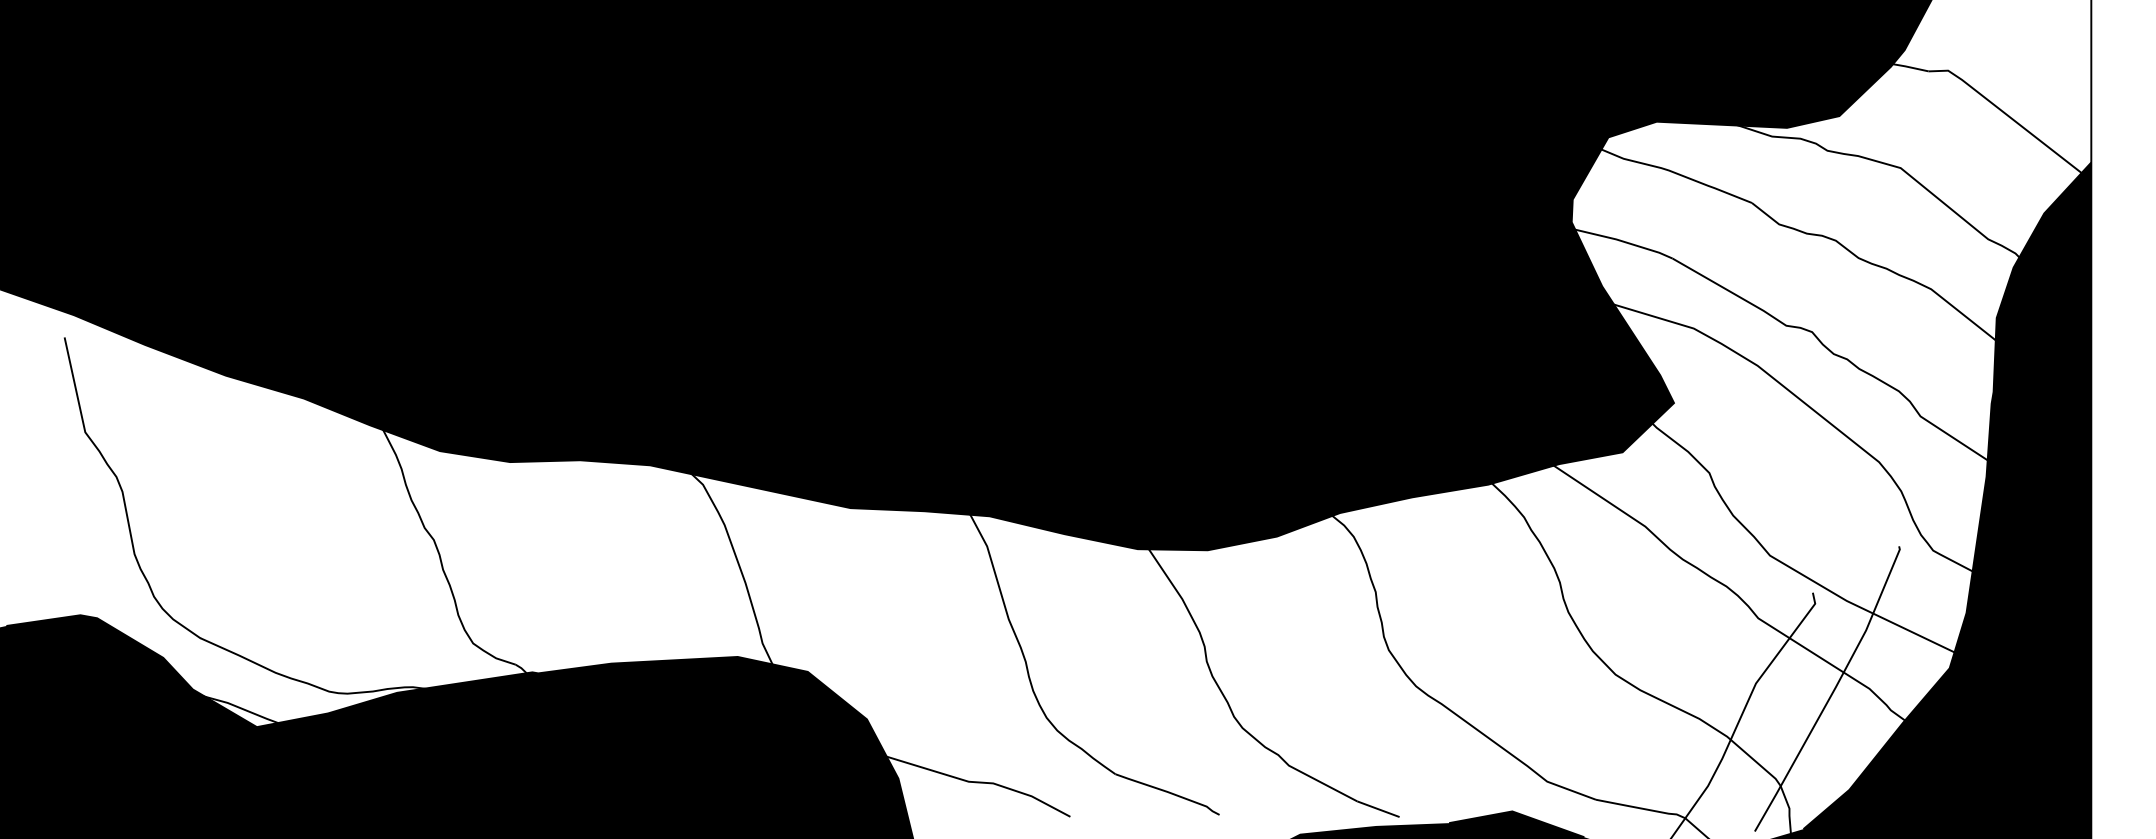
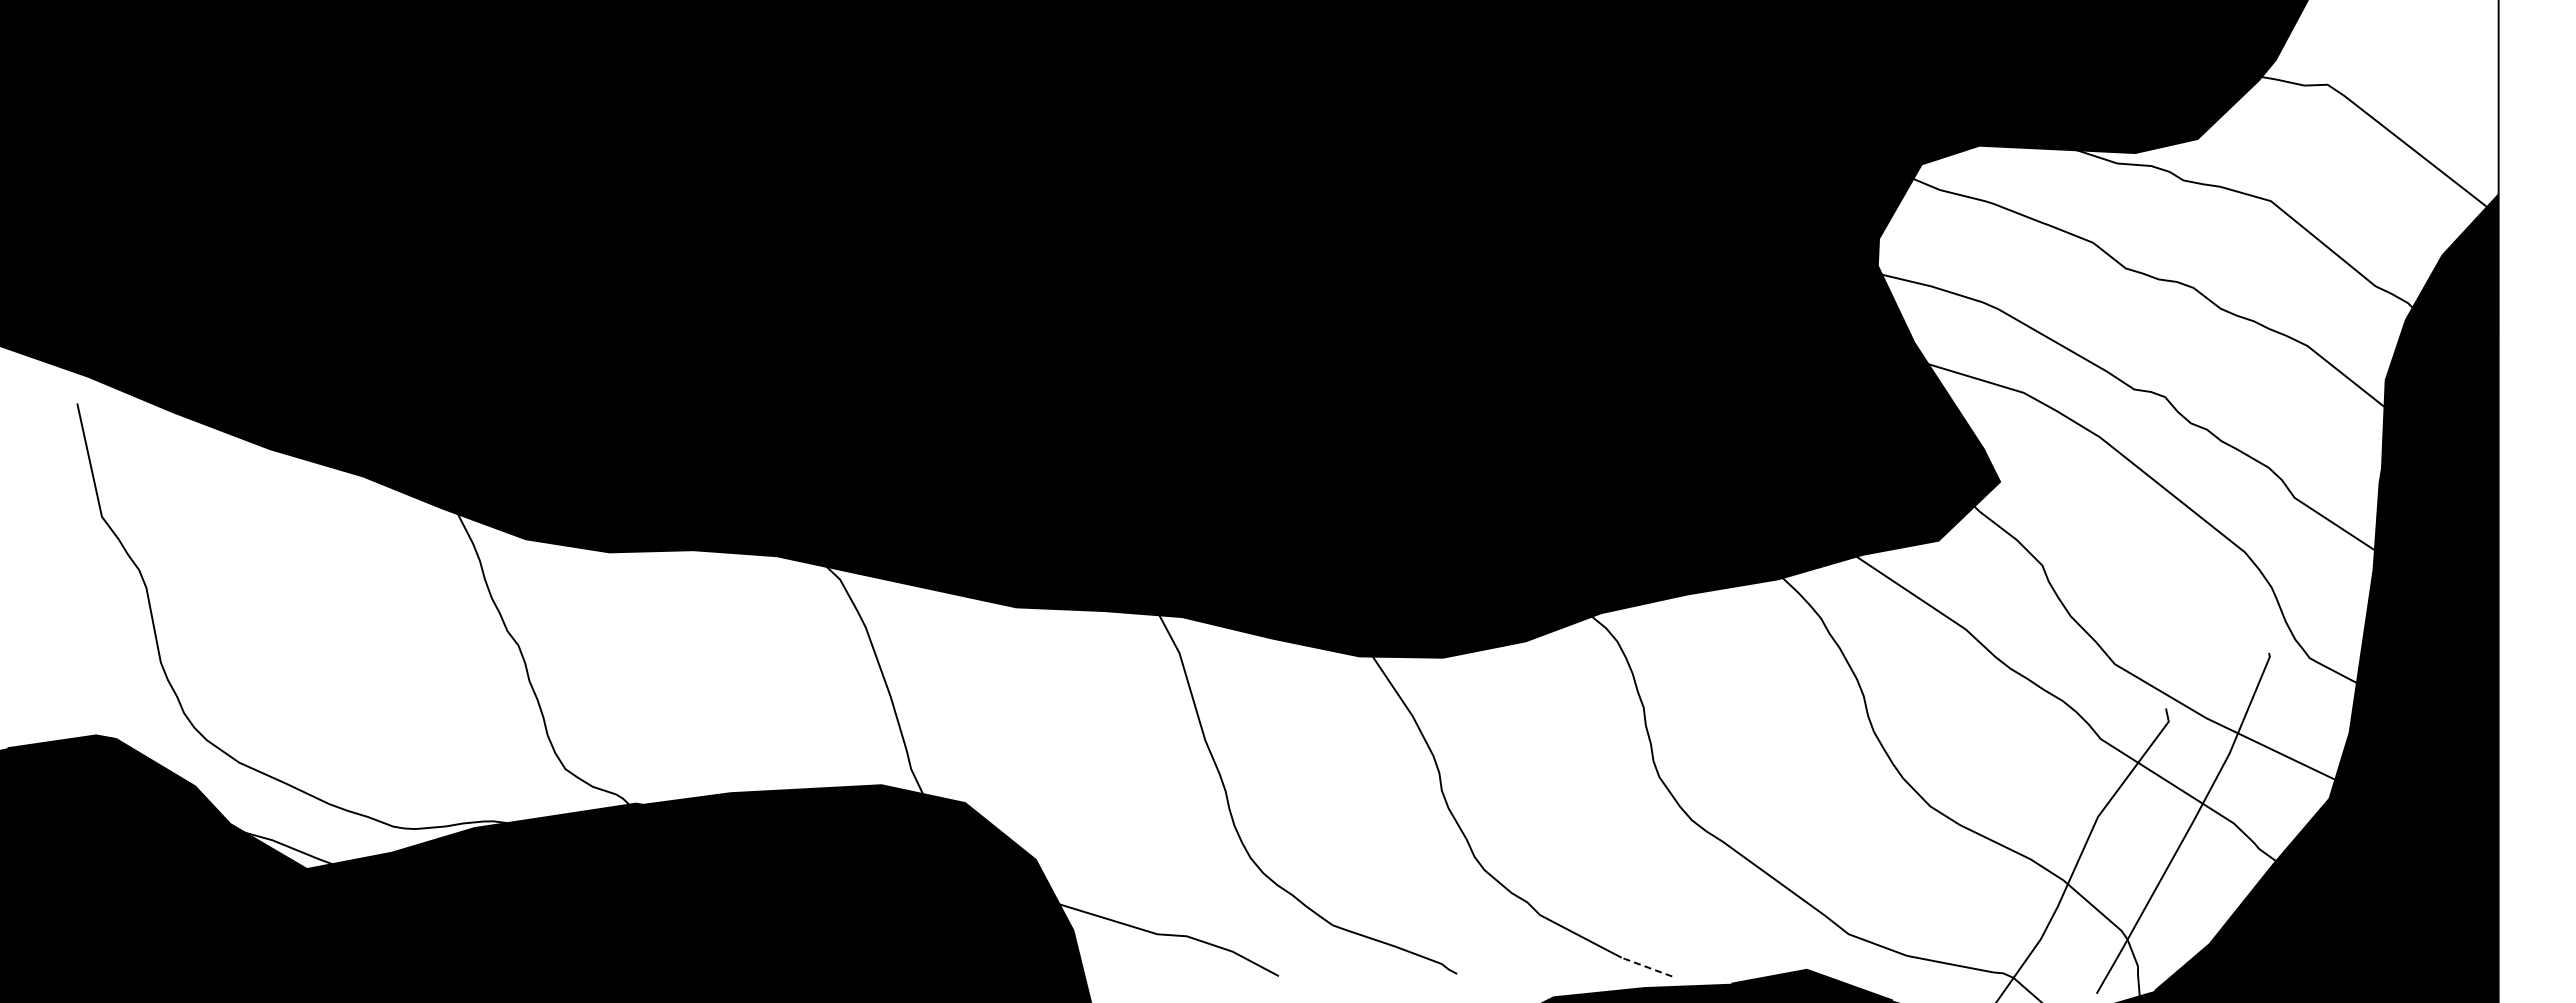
line: (1378, 808) -> (1646, 966), solid -> dashed

